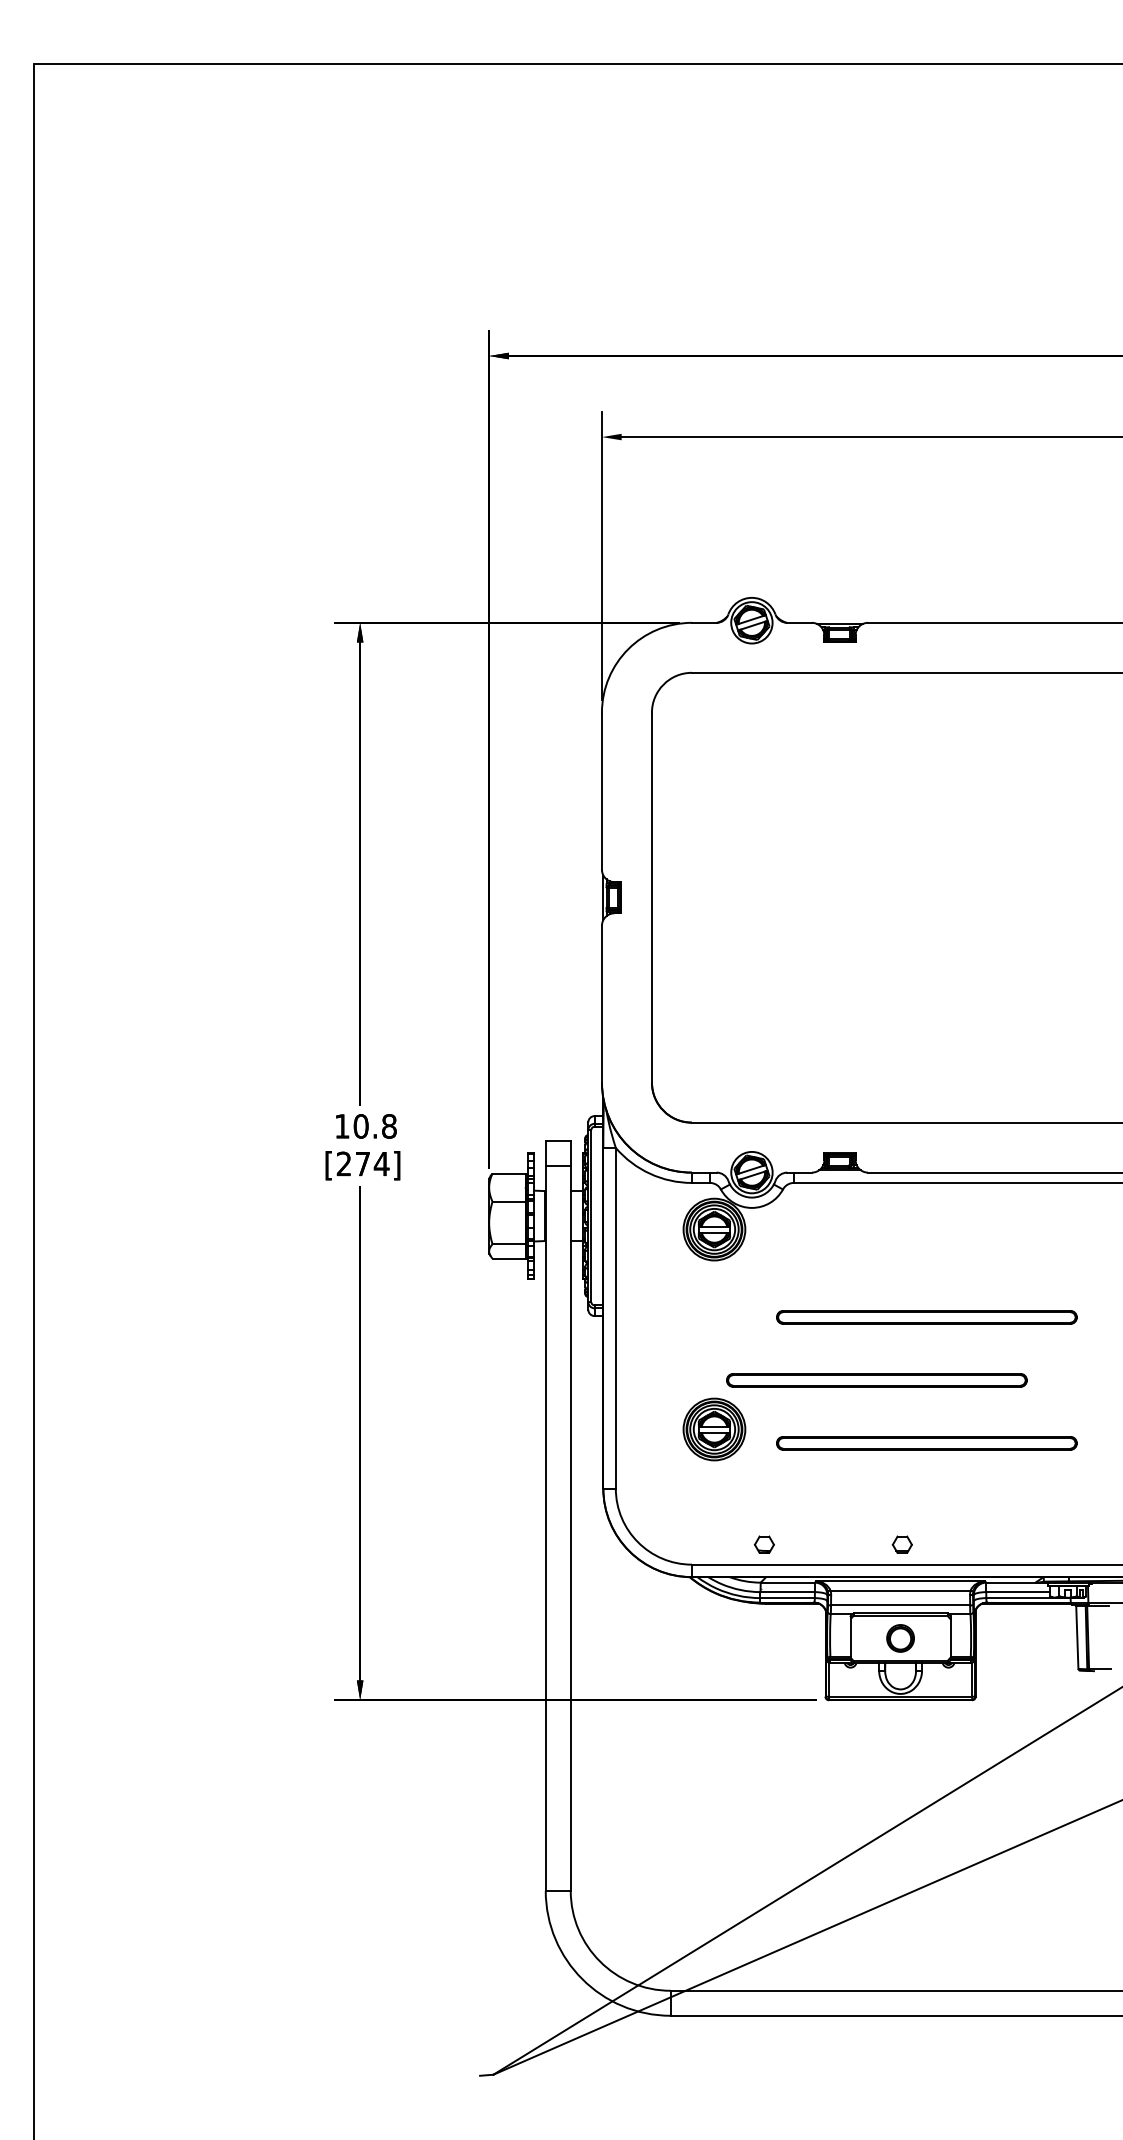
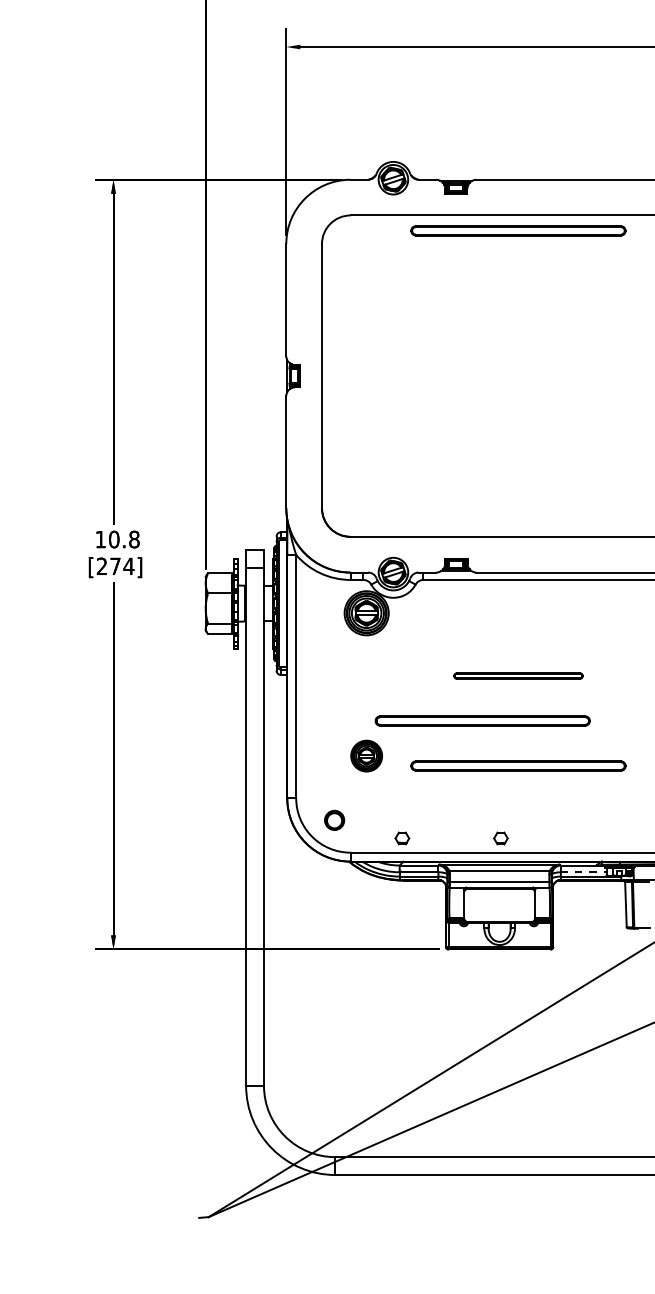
part: (926, 694) -> (518, 230), added
part: (926, 1317) -> (518, 676), size x0.6
part: (714, 1429) -> (366, 756), size x0.7
line: (1018, 1592) -> (583, 872), solid -> dashed
part: (900, 1638) -> (334, 820), moved

